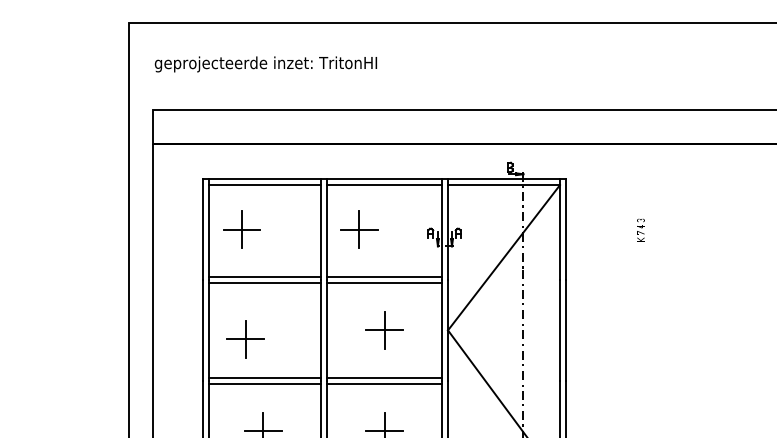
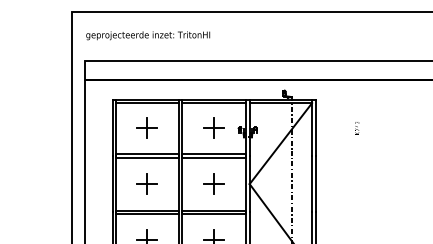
part: (241, 228) -> (146, 127), moved
part: (358, 228) -> (213, 127), moved
part: (245, 338) -> (146, 183), moved

